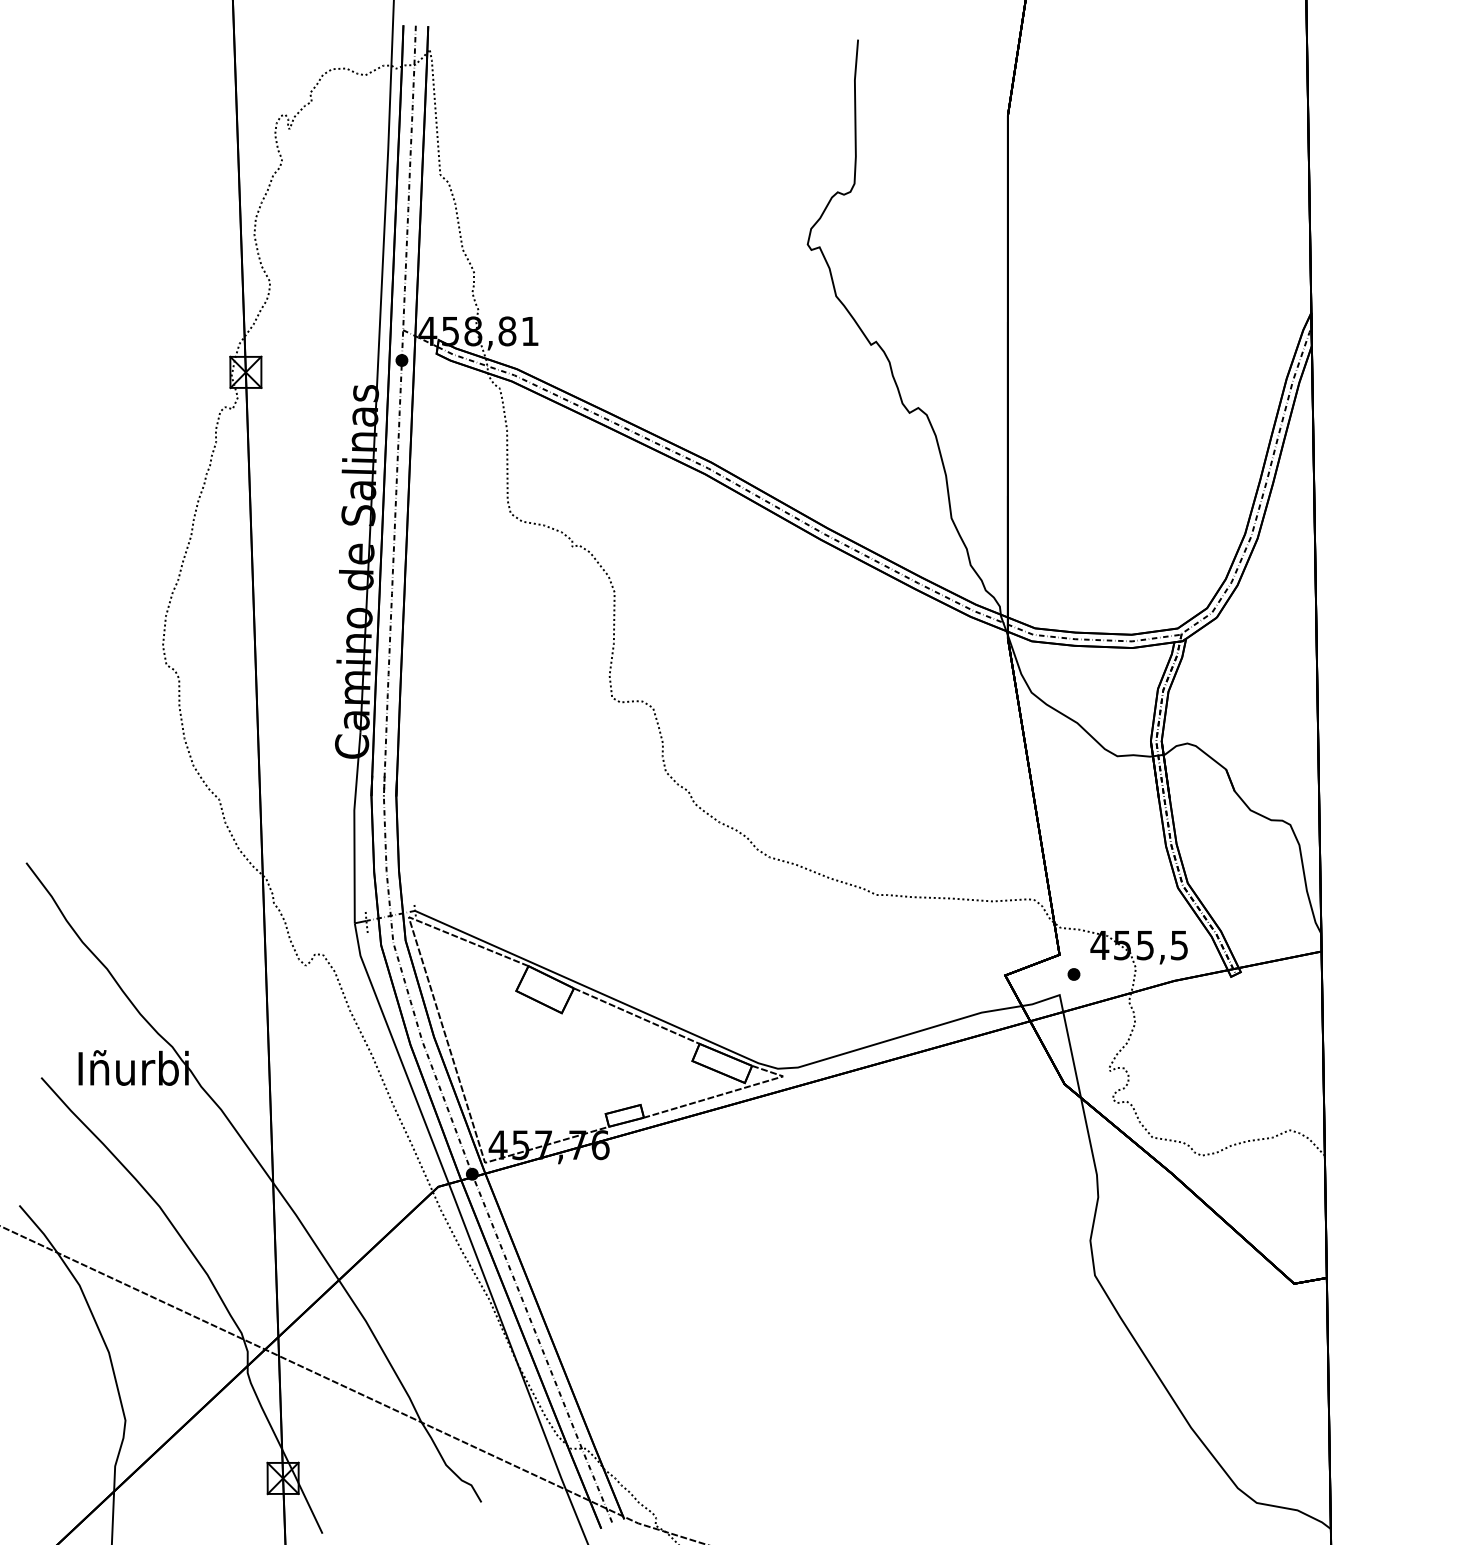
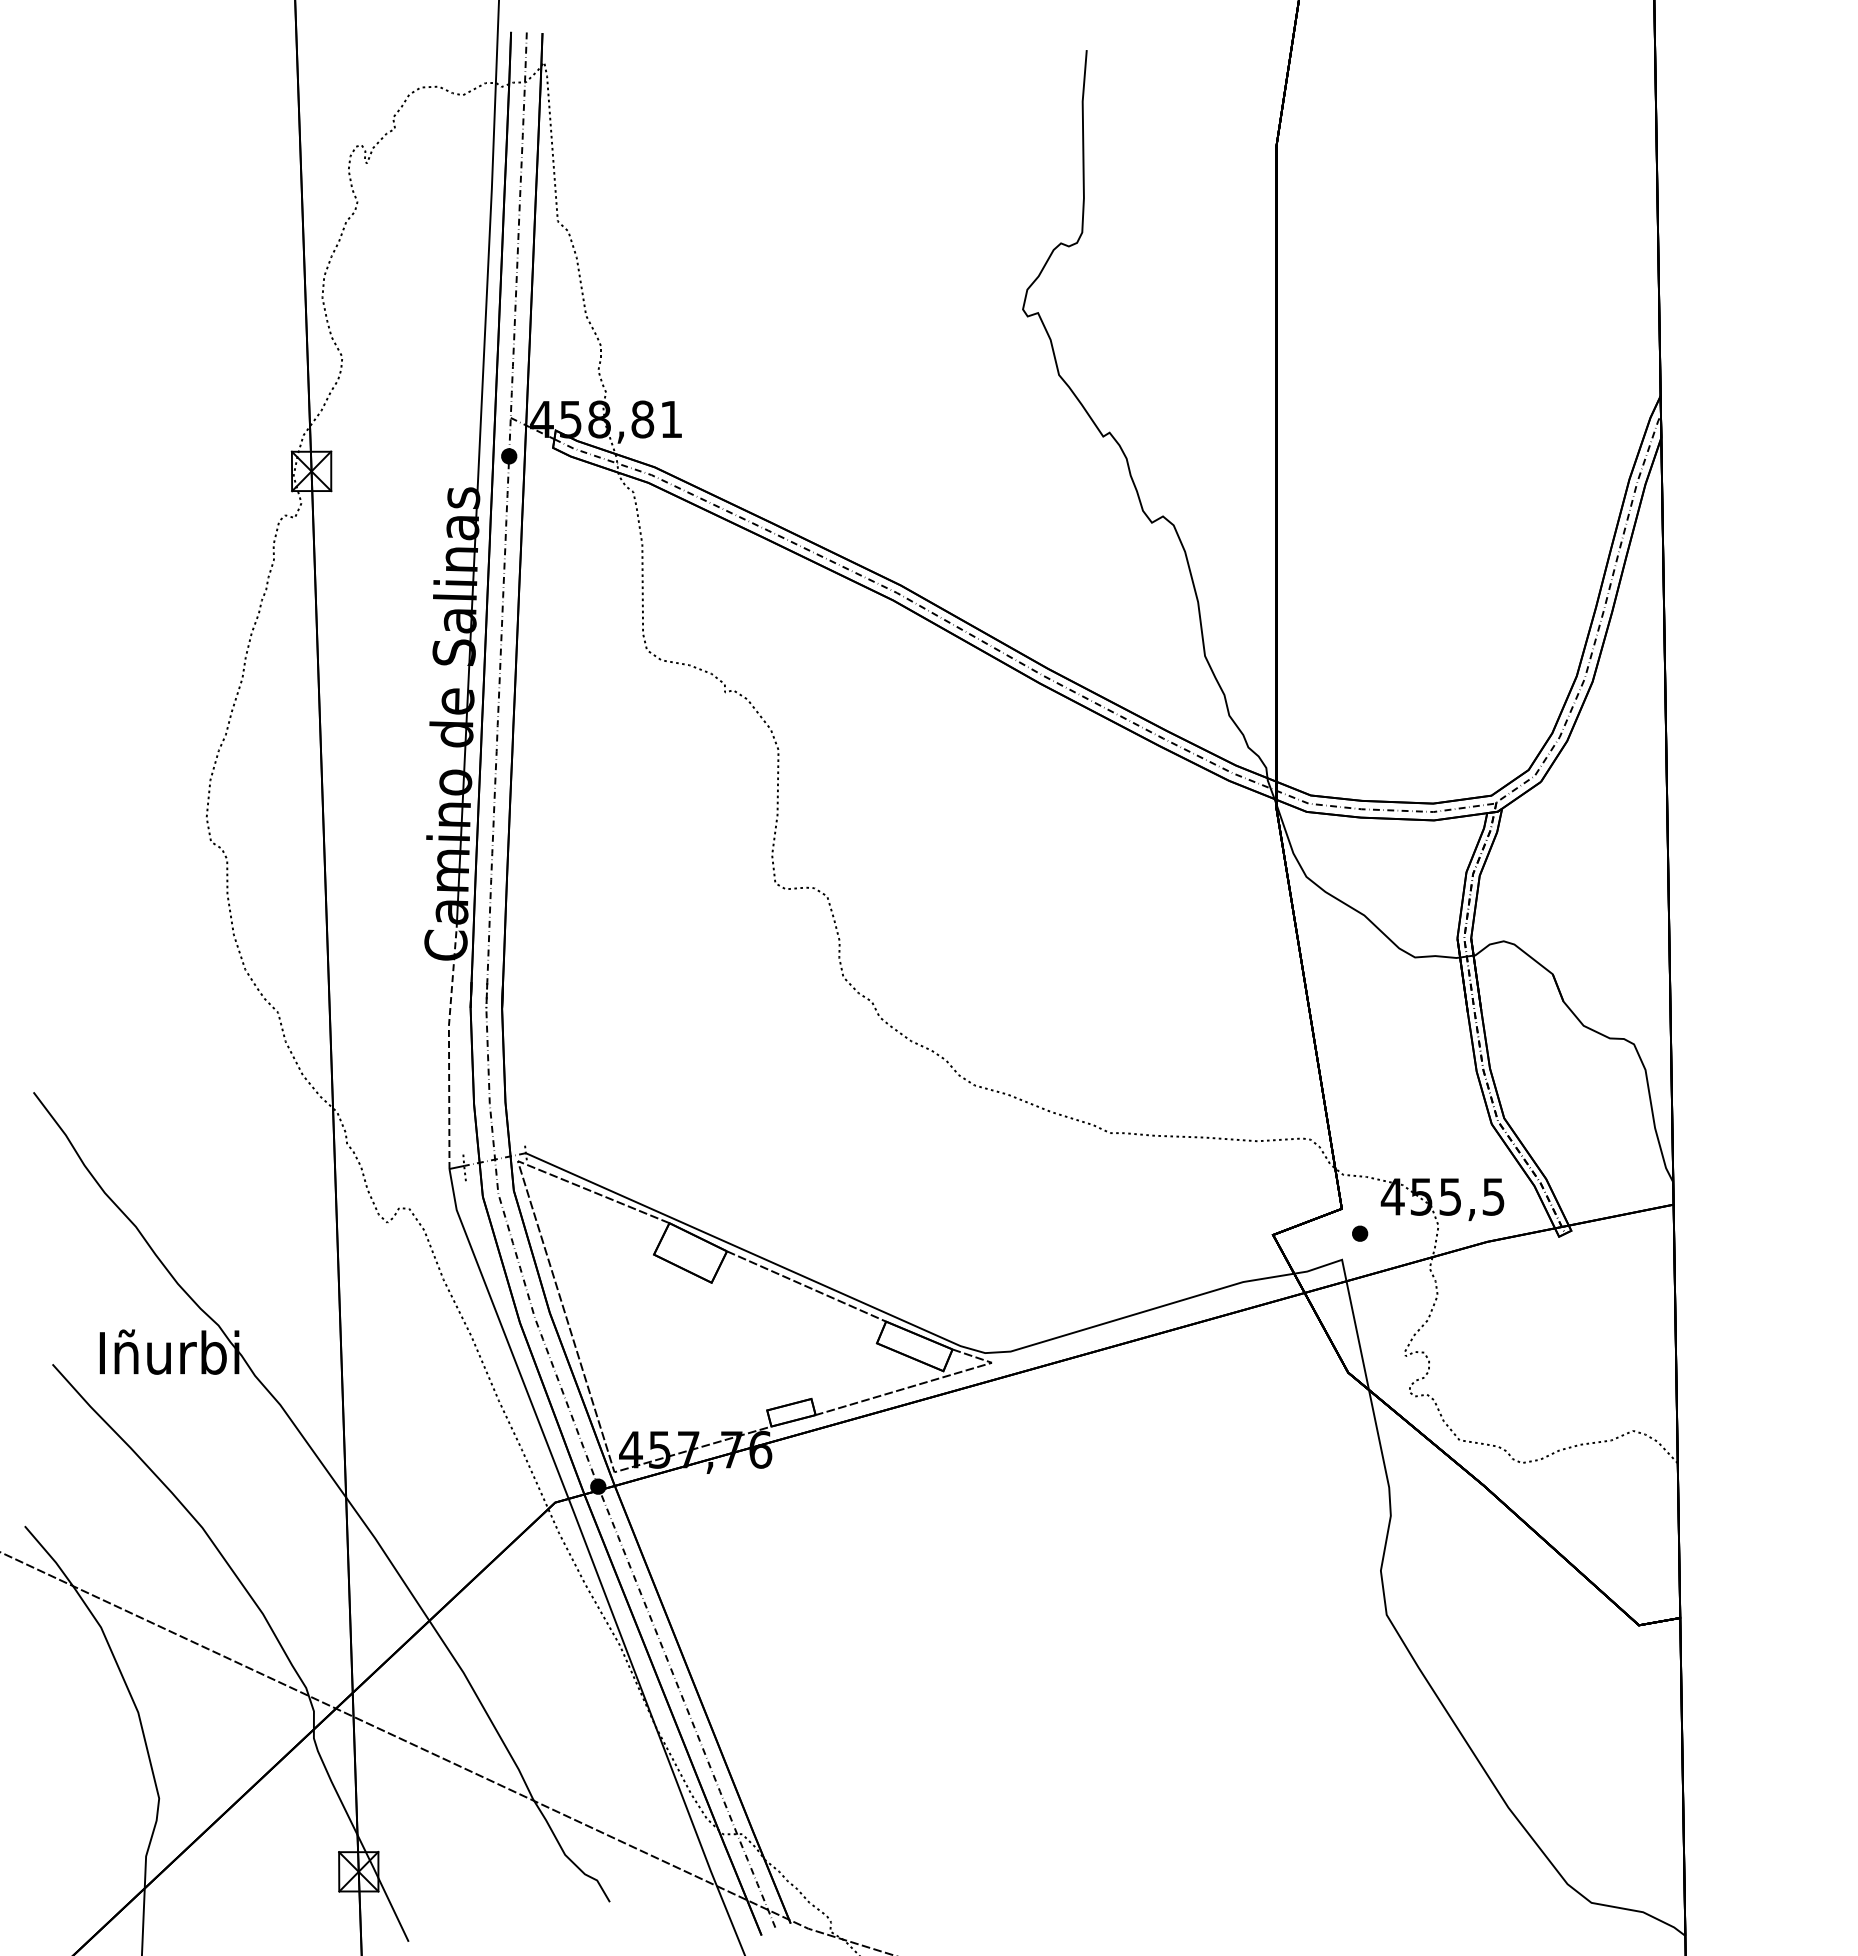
line: (354, 827) -> (449, 1047), solid -> dashed

